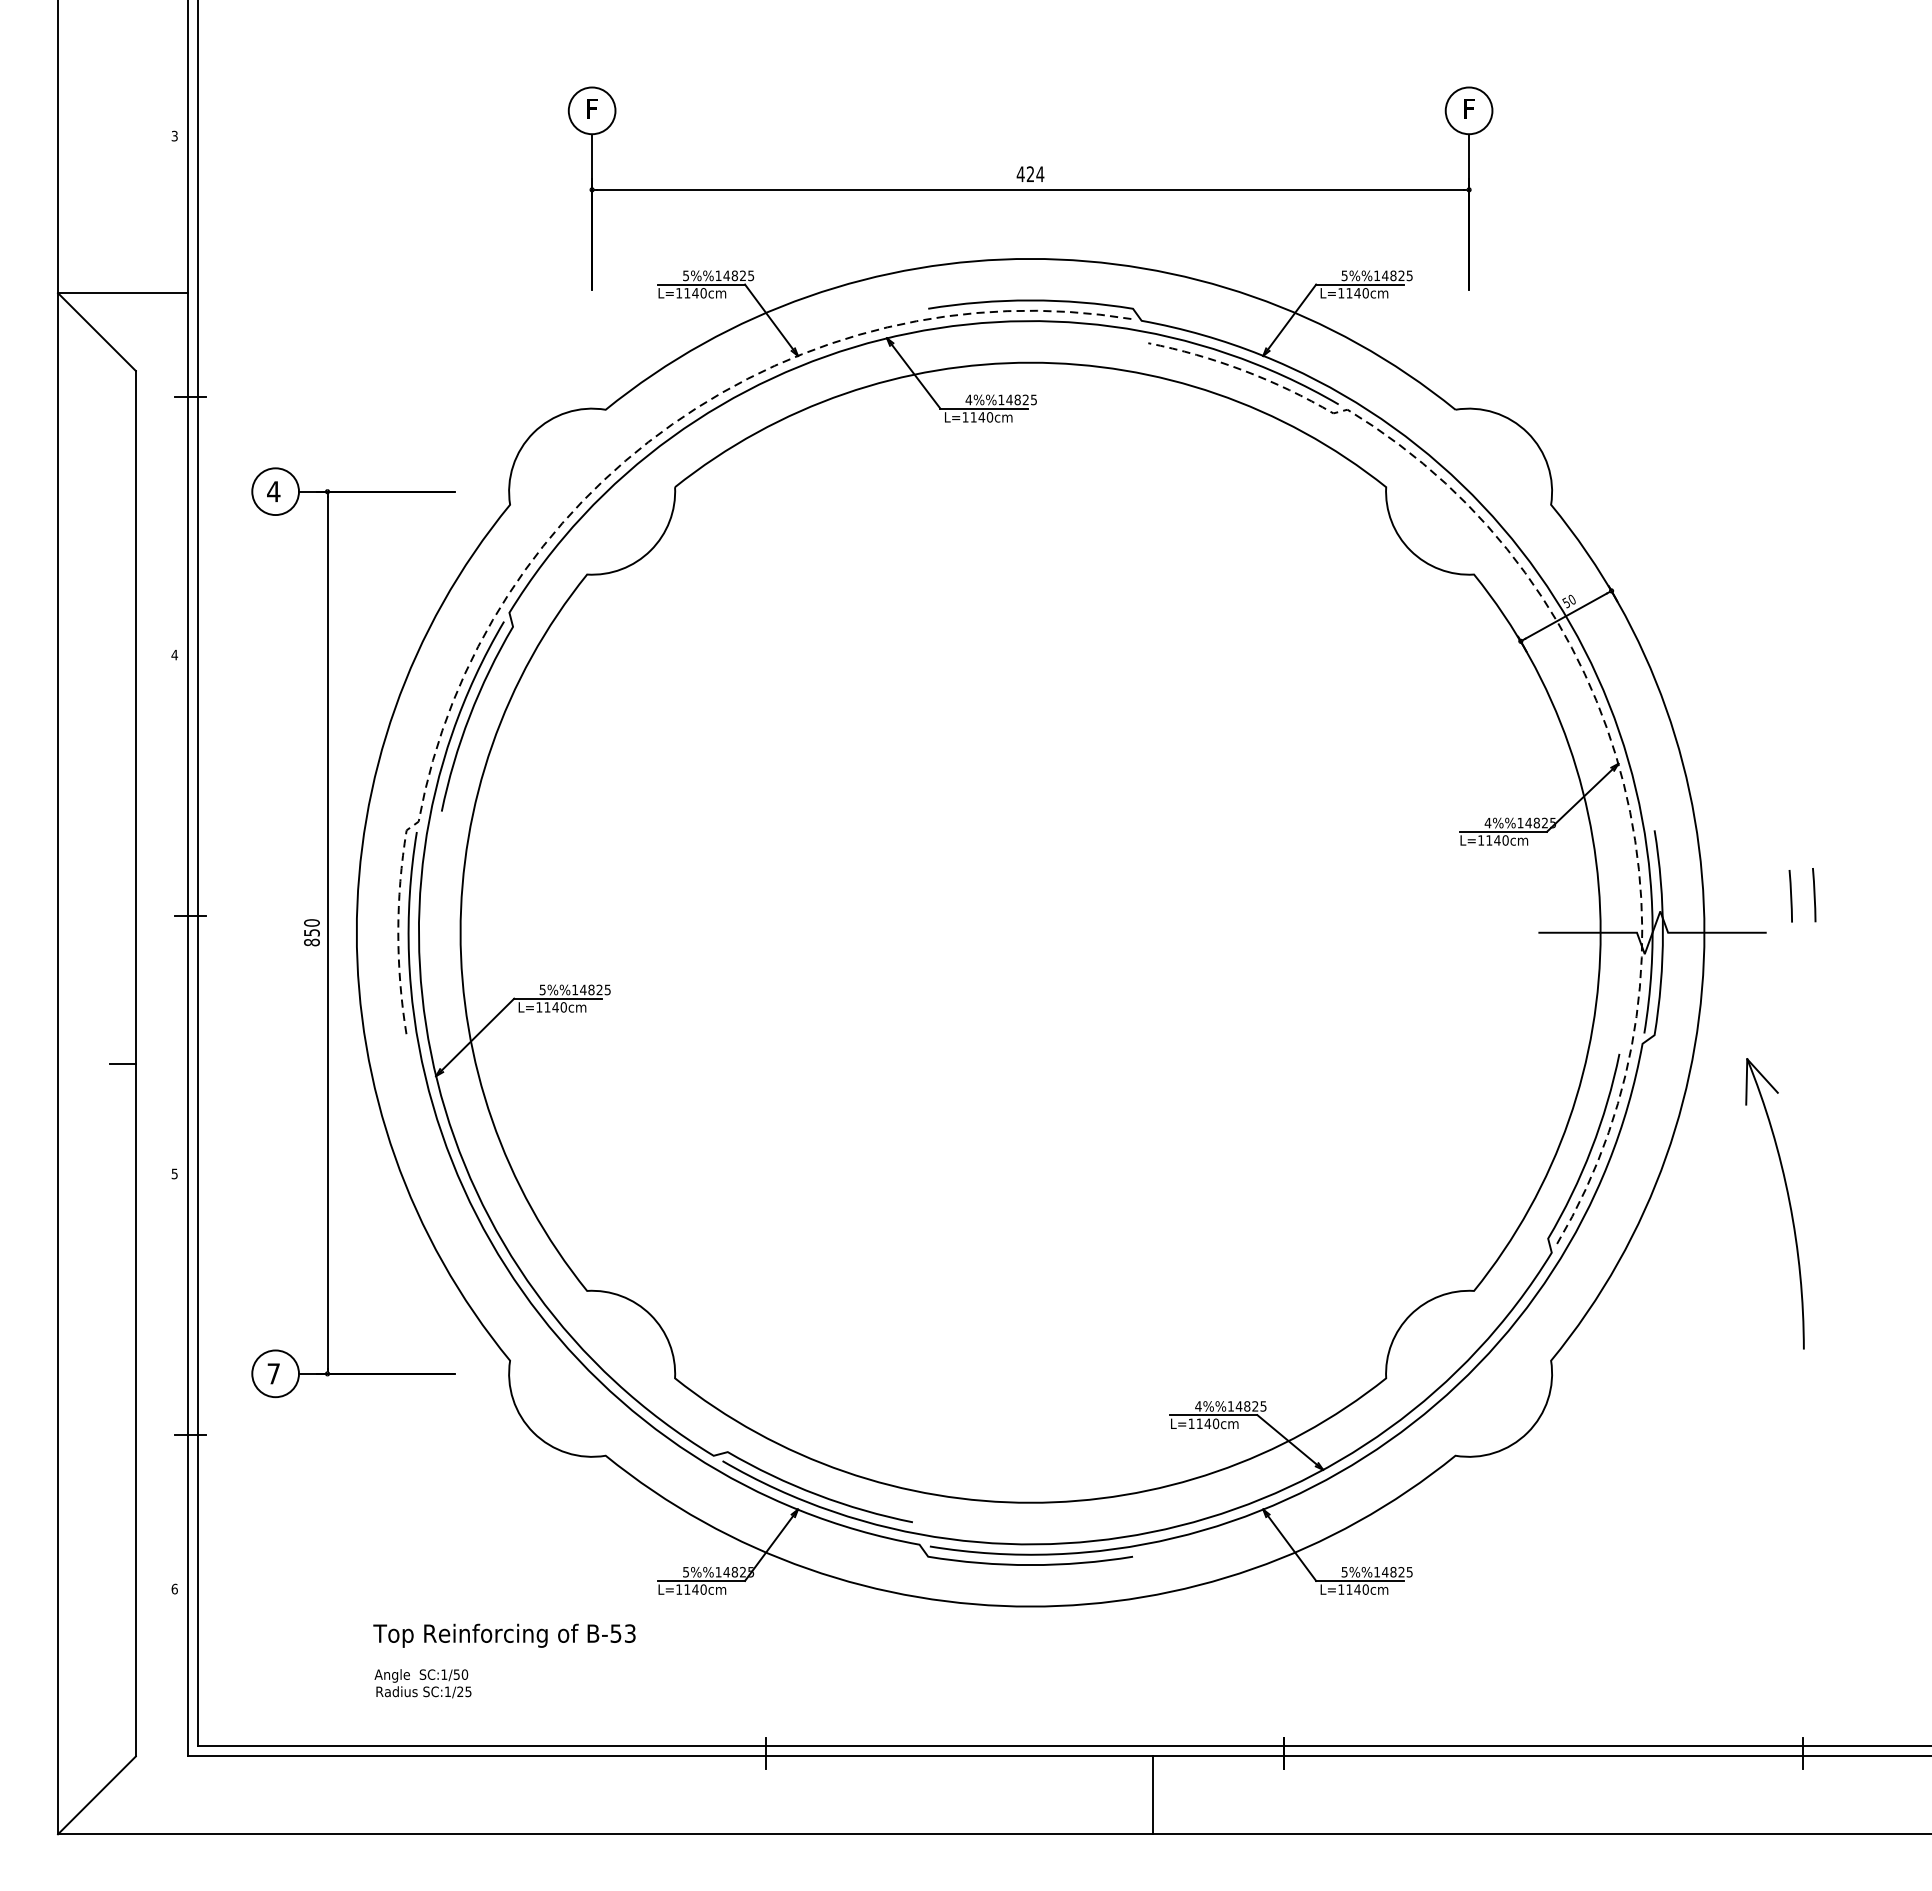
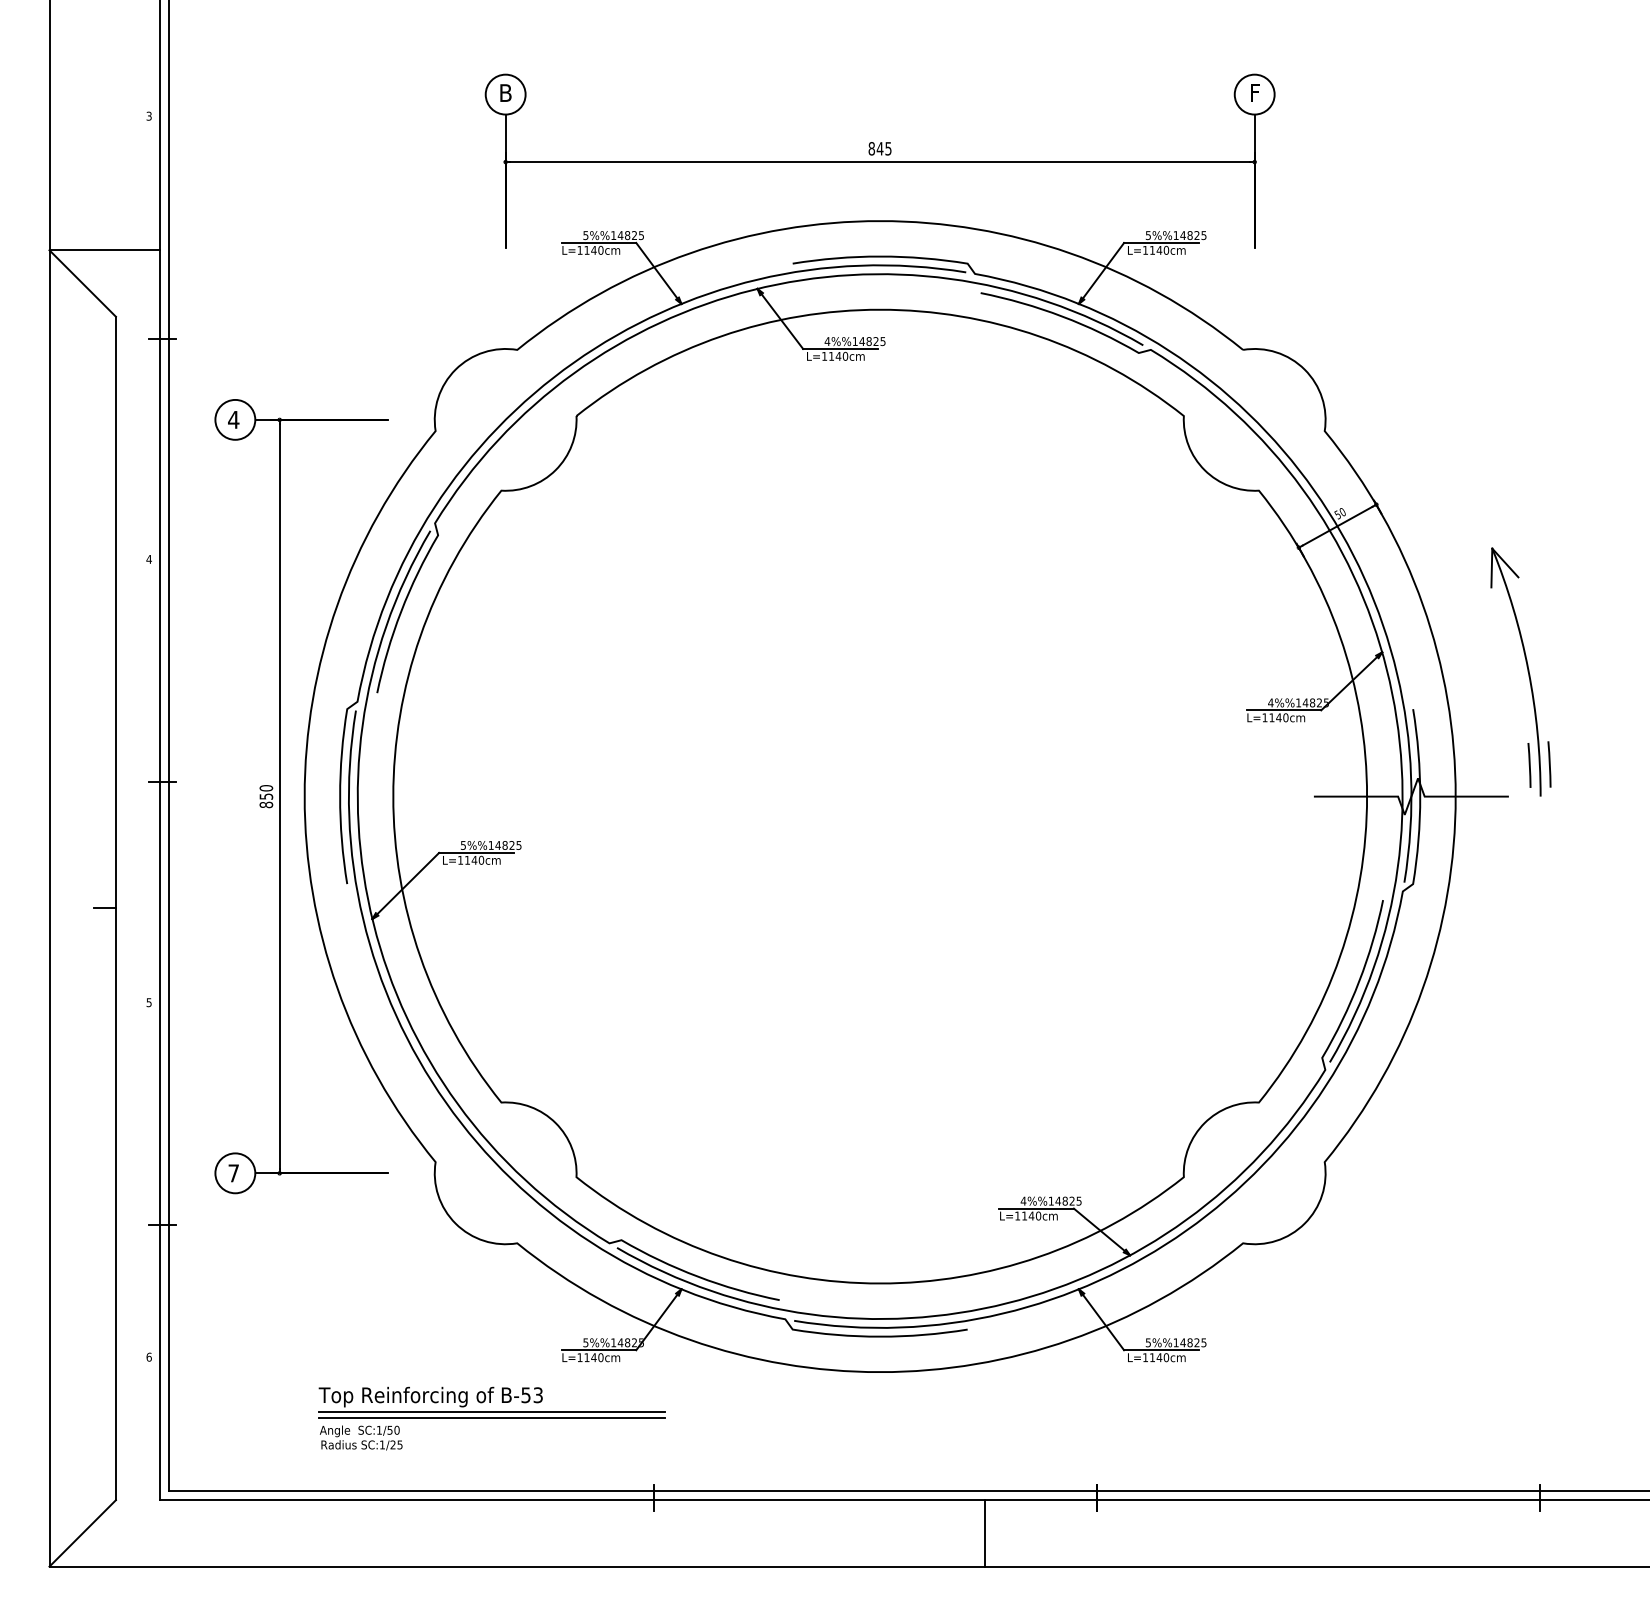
text: (591, 108) -> (505, 92), F -> B
text: (1029, 173) -> (879, 148), 424 -> 845
line: (588, 494) -> (502, 422), dashed -> solid
line: (1587, 678) -> (1355, 579), dashed -> solid
part: (1788, 1203) -> (1527, 671), moved
line: (576, 1652) -> (492, 1411), added
line: (576, 1660) -> (492, 1418), added

